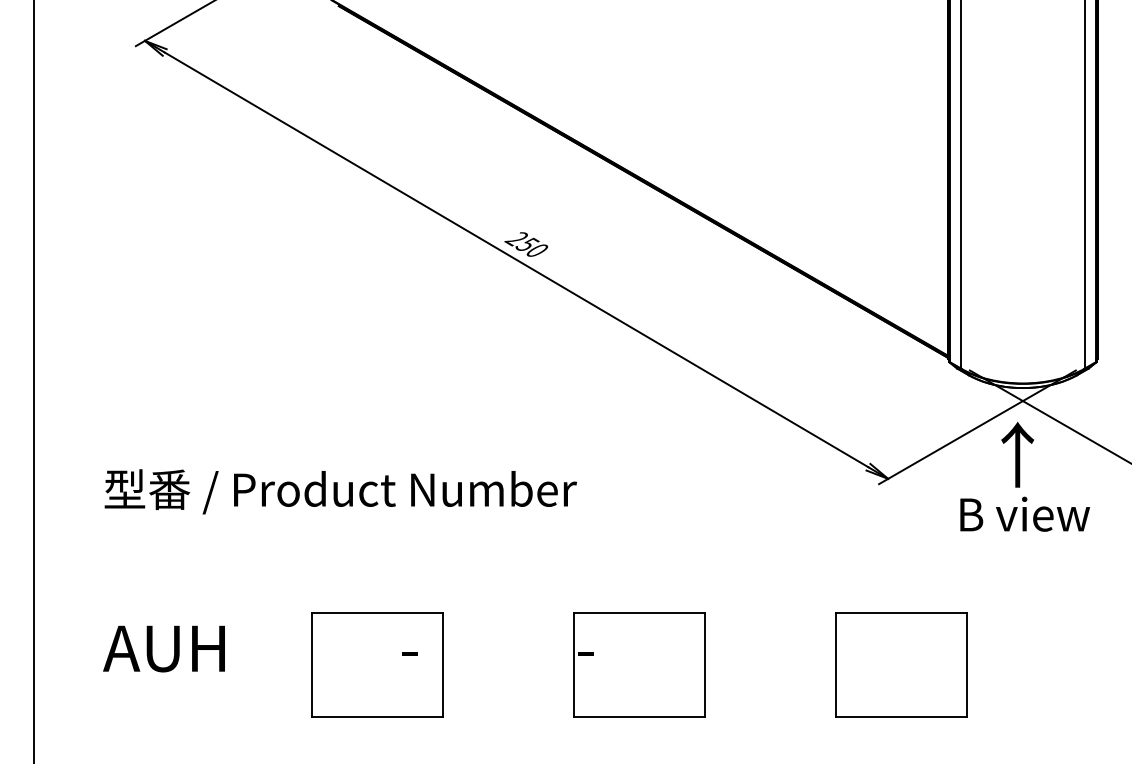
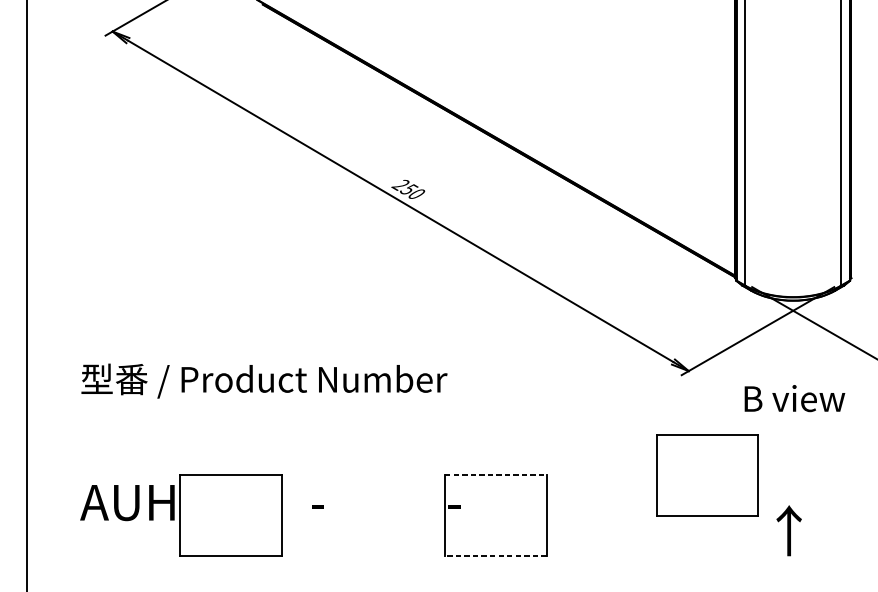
text: (1017, 454) -> (789, 530), moved
line: (639, 612) -> (495, 474), solid -> dashed
part: (377, 664) -> (230, 514), moved
part: (901, 664) -> (707, 475), moved
line: (638, 717) -> (495, 556), solid -> dashed

